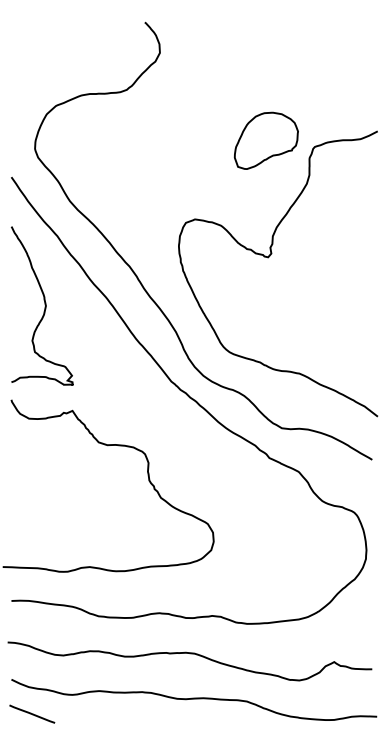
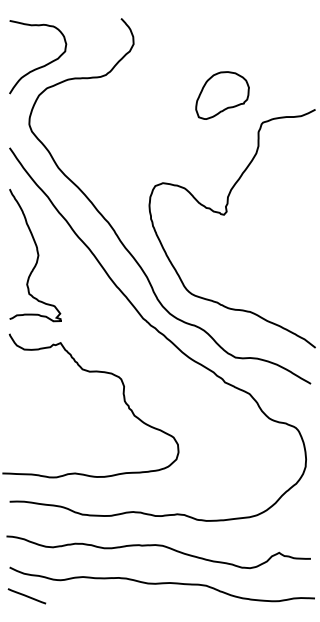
curve: (50, 78) -> (42, 65), added
part: (266, 140) -> (222, 95), moved

